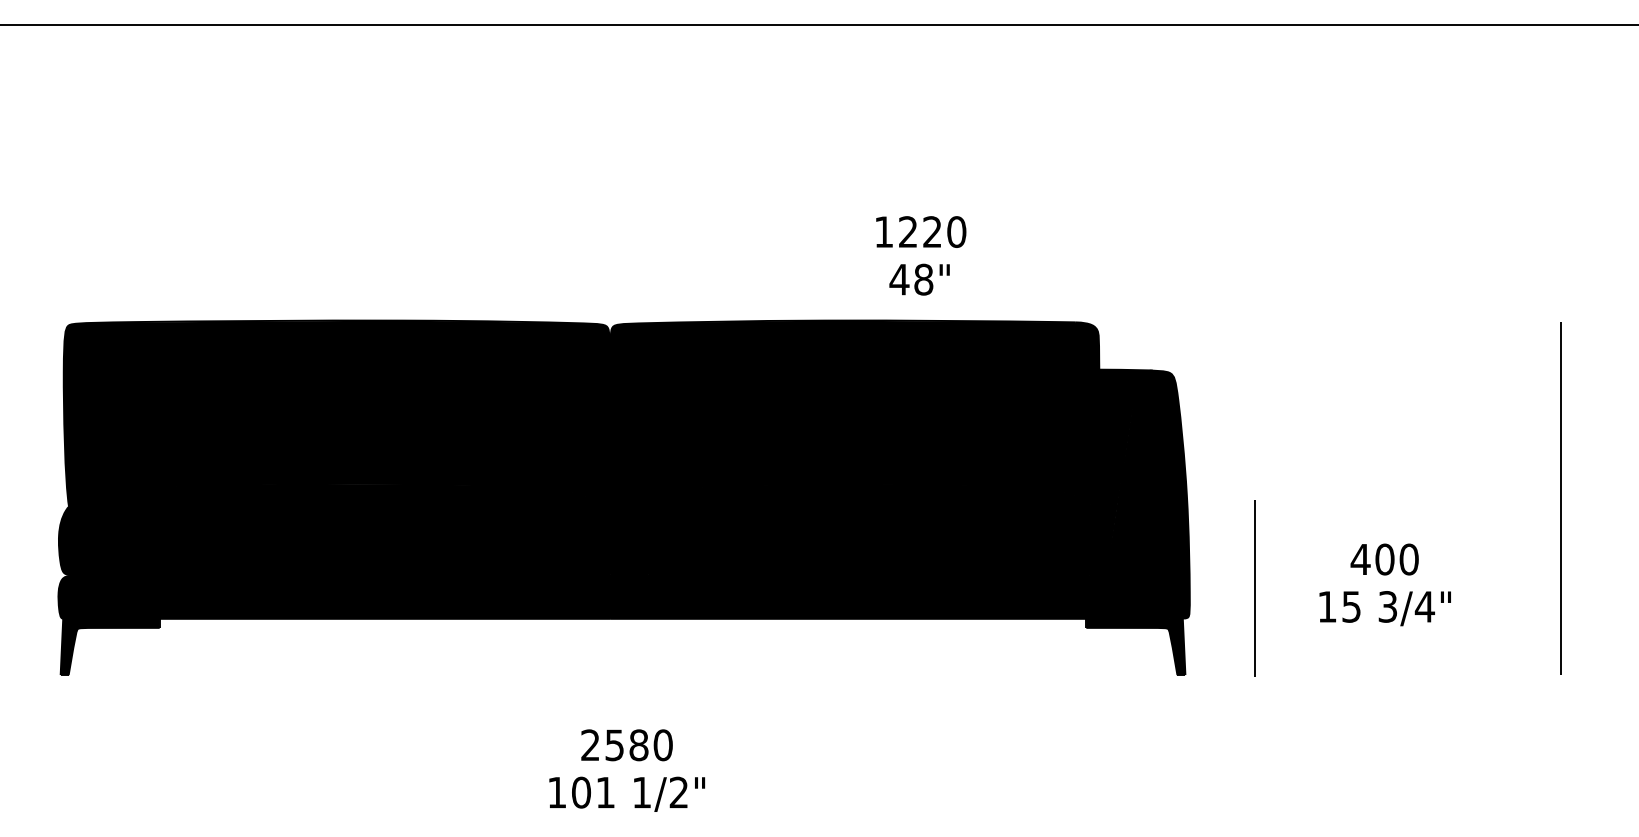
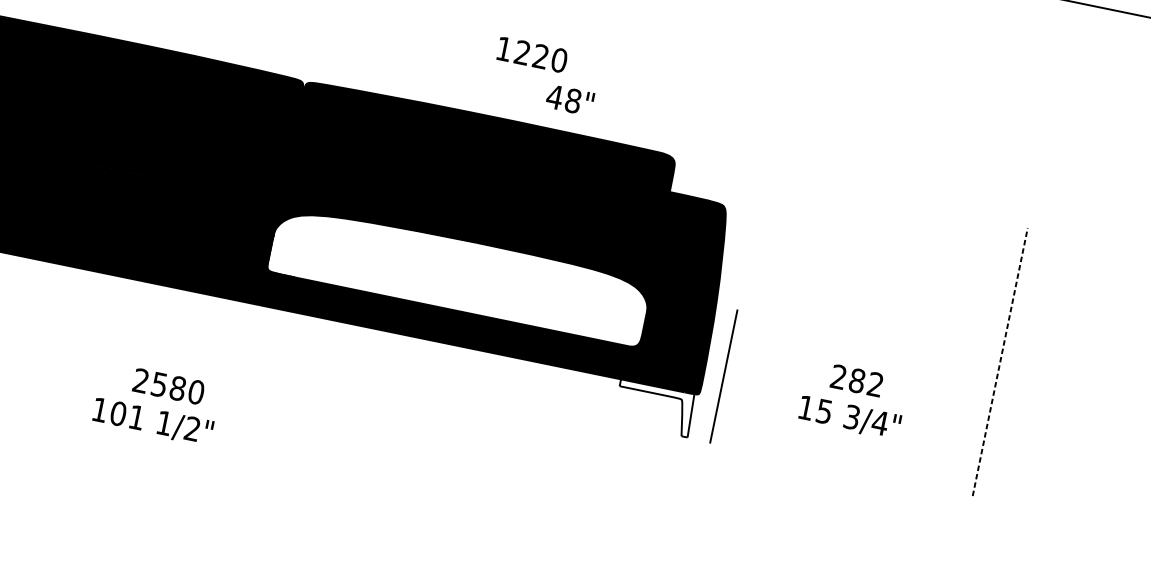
text: (921, 231) -> (532, 54), moved
text: (919, 279) -> (570, 100), moved
line: (1560, 498) -> (1000, 361), solid -> dashed
fill: (855, 529) -> (459, 275), removed
text: (1384, 559) -> (856, 380), 400 -> 282
line: (1254, 588) -> (723, 376), moved
fill: (1135, 646) -> (654, 408), removed
text: (626, 745) -> (168, 386), moved
text: (627, 793) -> (153, 421), moved

